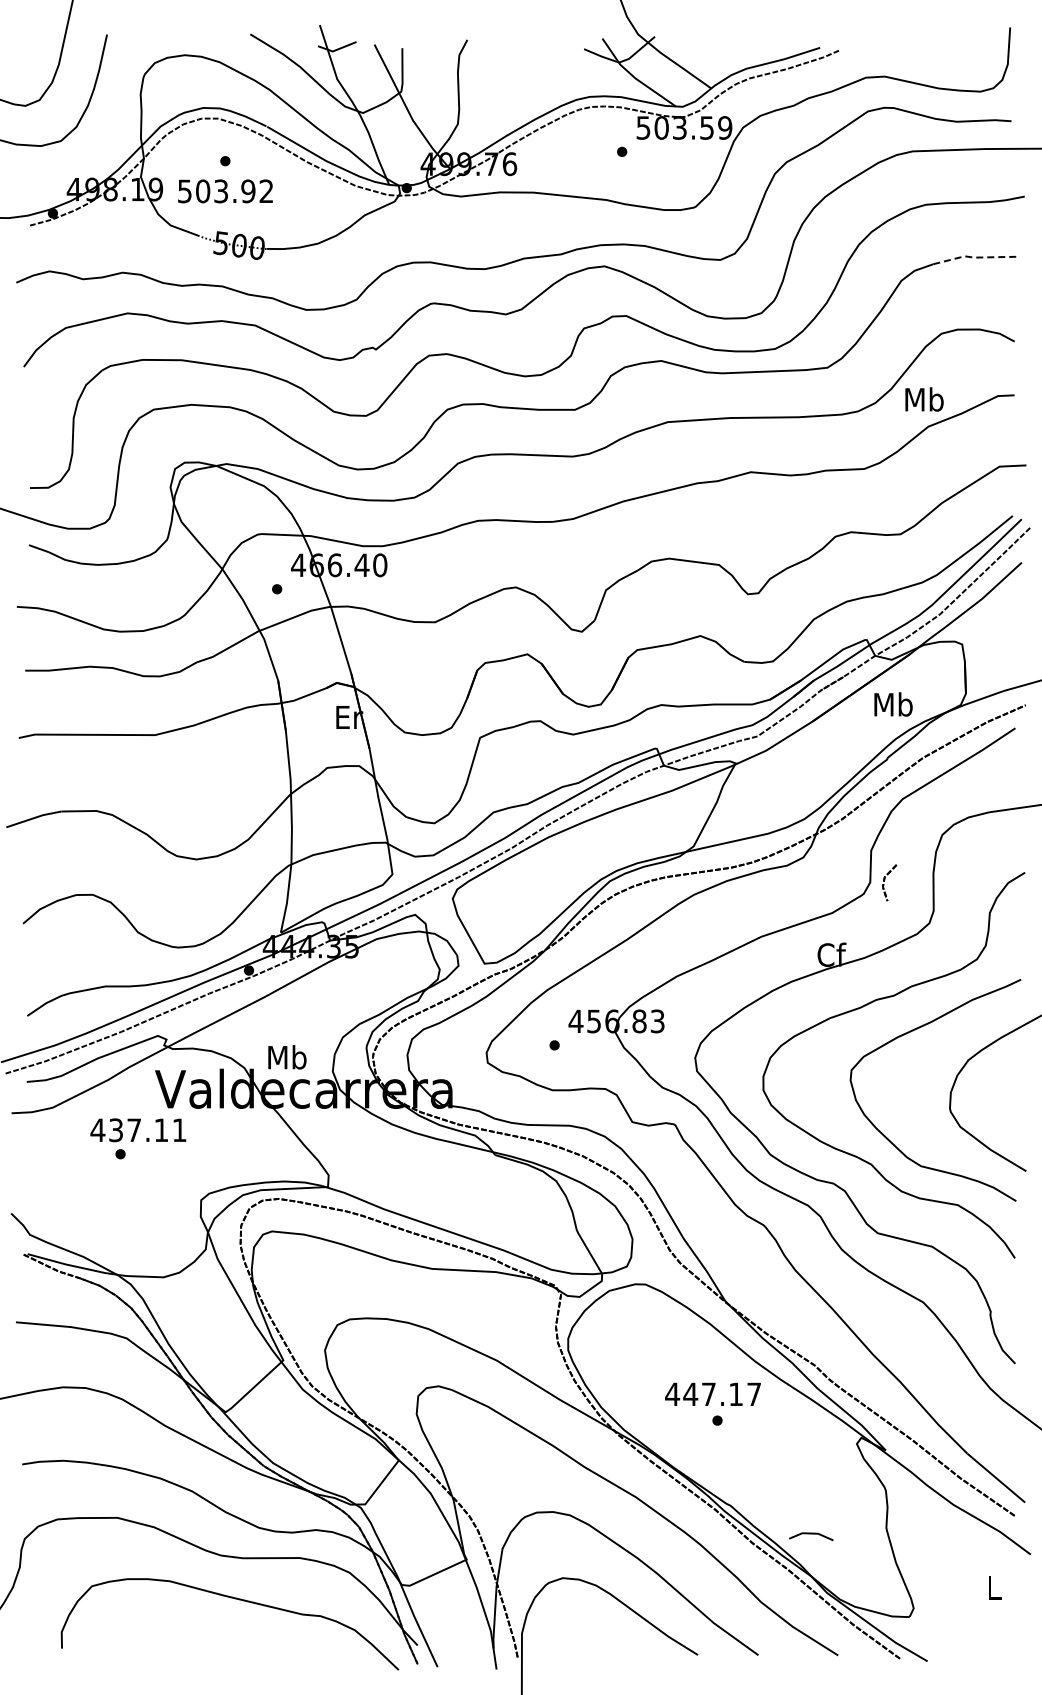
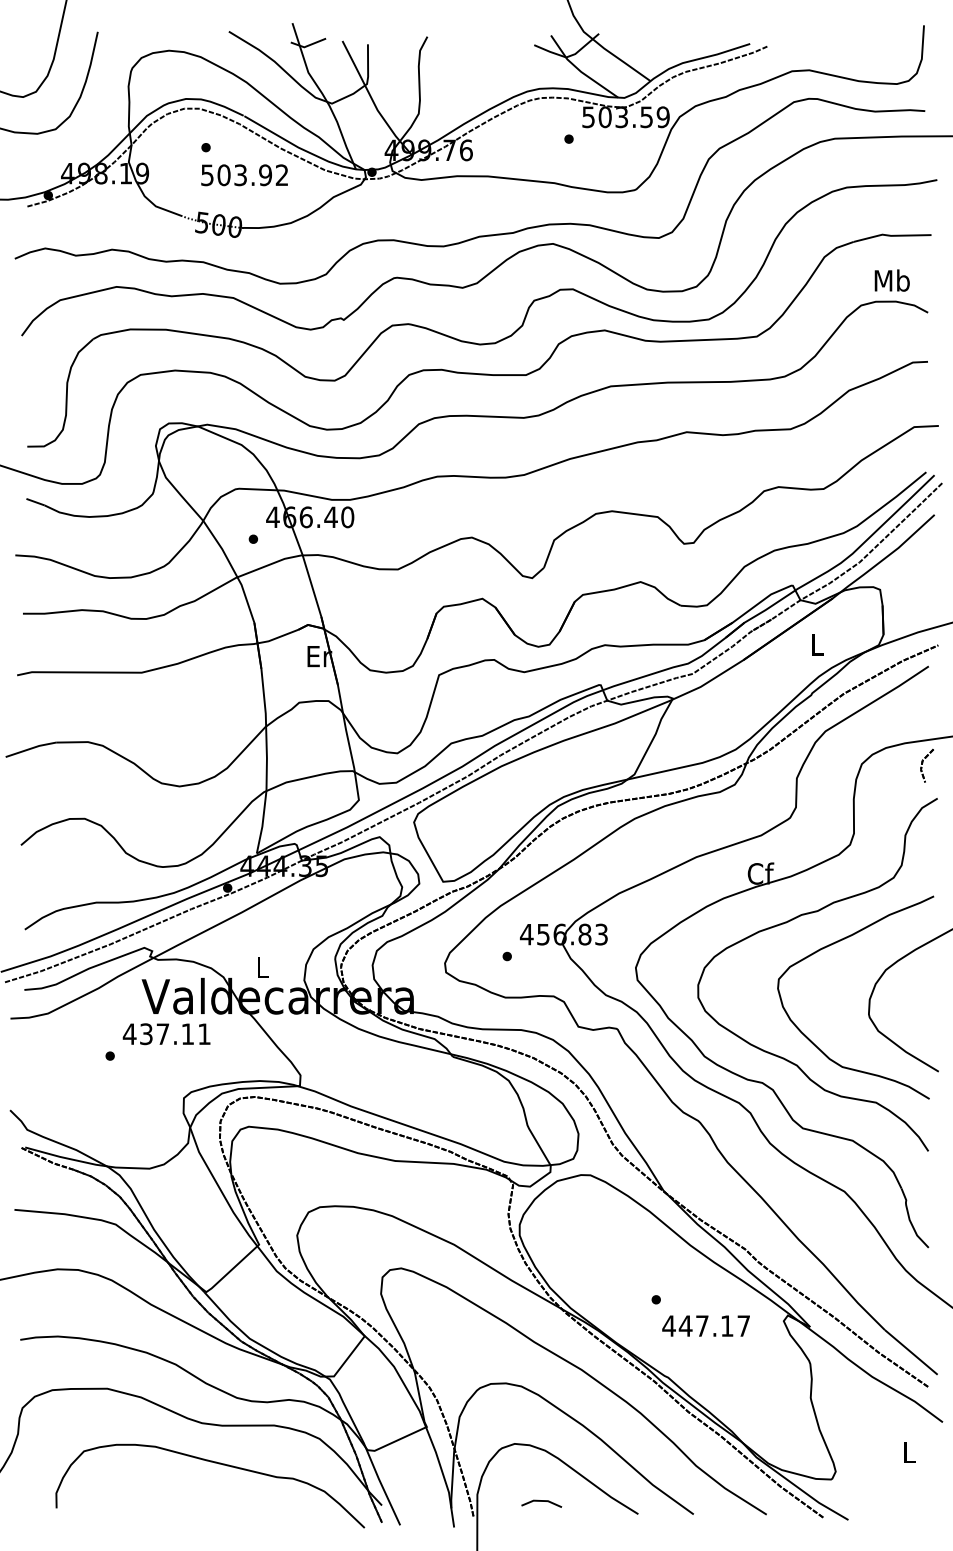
text: (225, 191) -> (244, 175), moved
line: (974, 257) -> (891, 235), dashed -> solid
text: (924, 399) -> (892, 280), moved
text: (893, 704) -> (817, 644), Mb -> L
part: (889, 882) -> (927, 765), moved
text: (287, 1057) -> (262, 967), Mb -> L
text: (138, 1130) -> (166, 1034), moved
text: (712, 1393) -> (705, 1325), moved
line: (811, 1534) -> (541, 1501), moved

